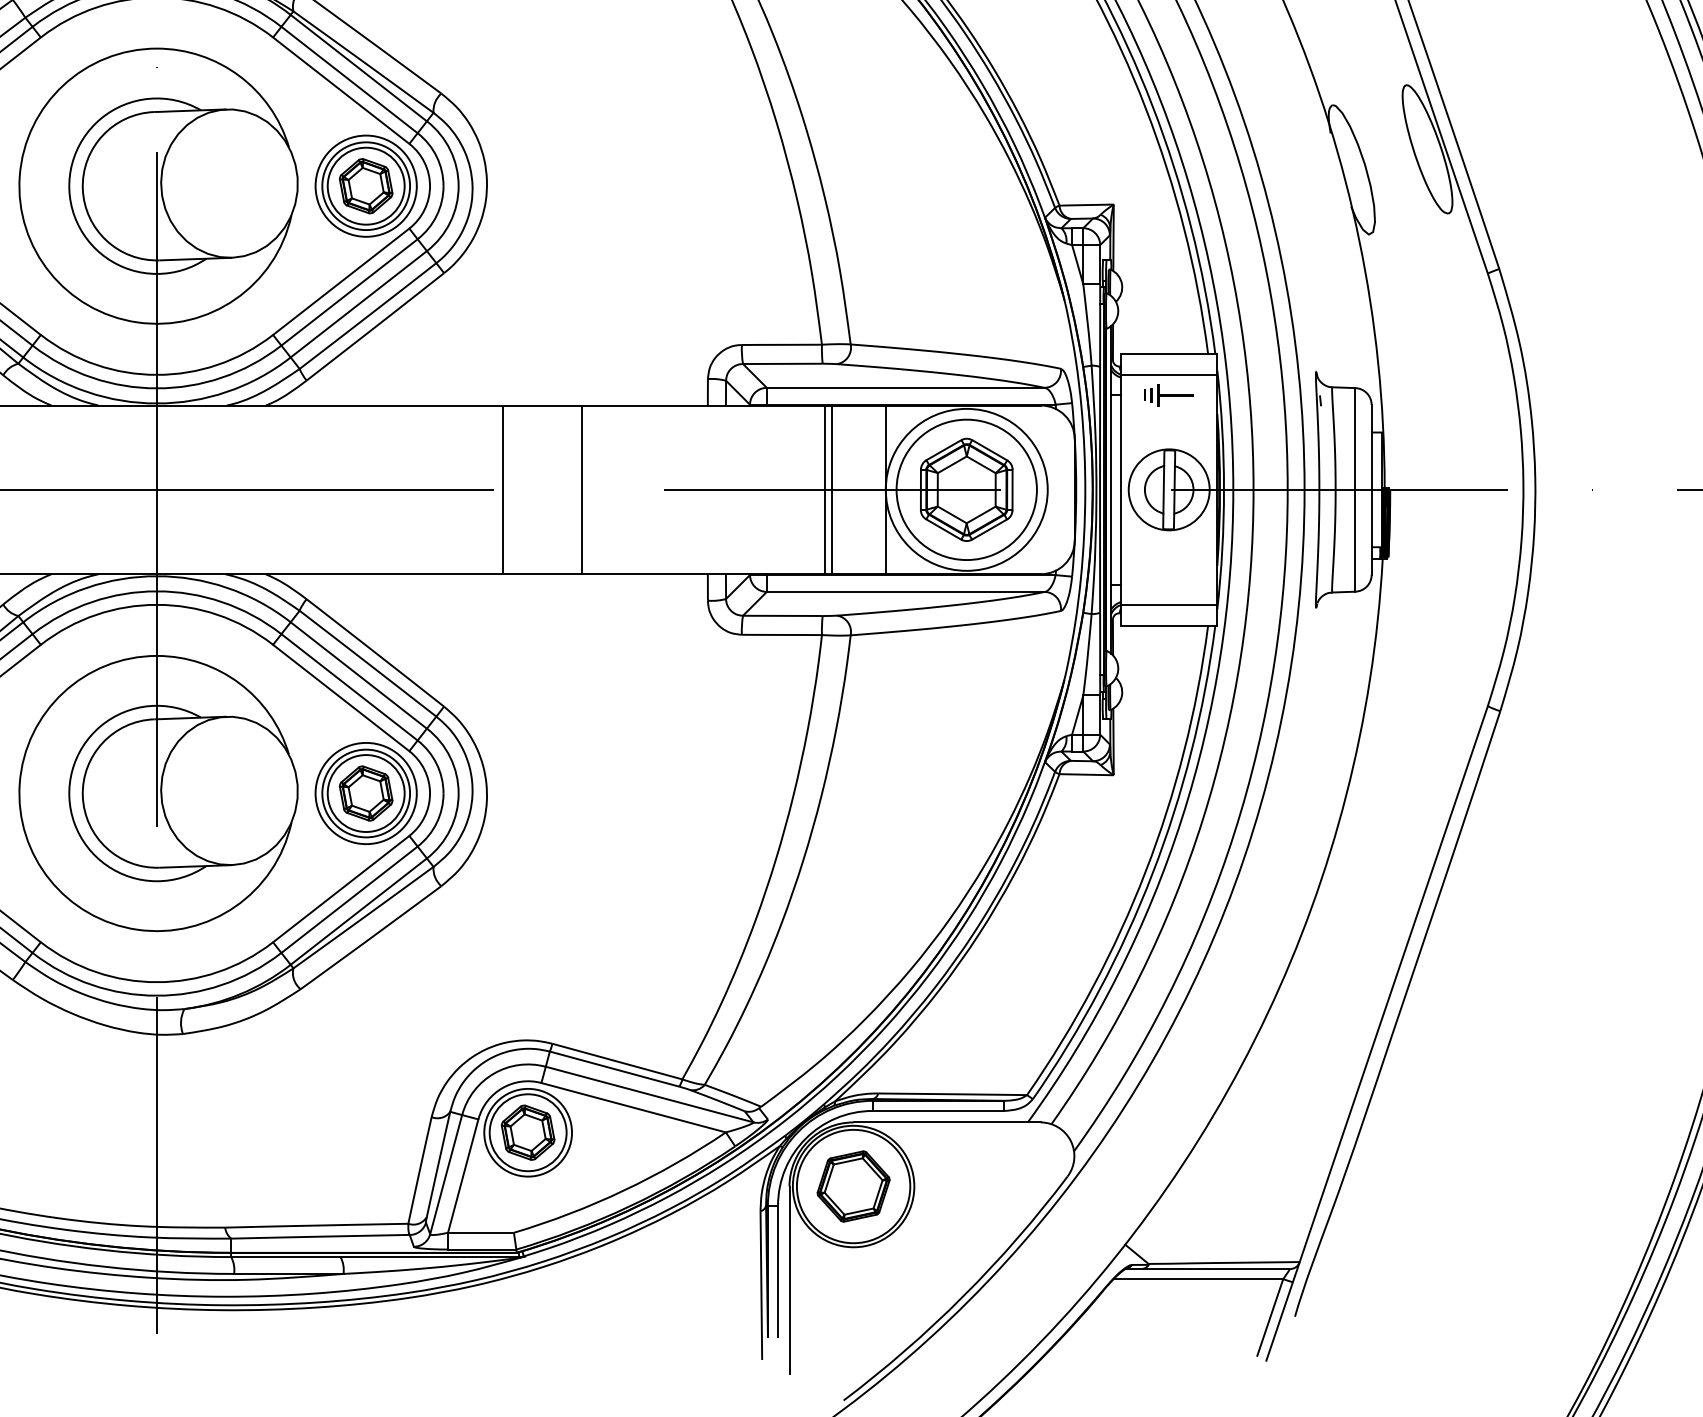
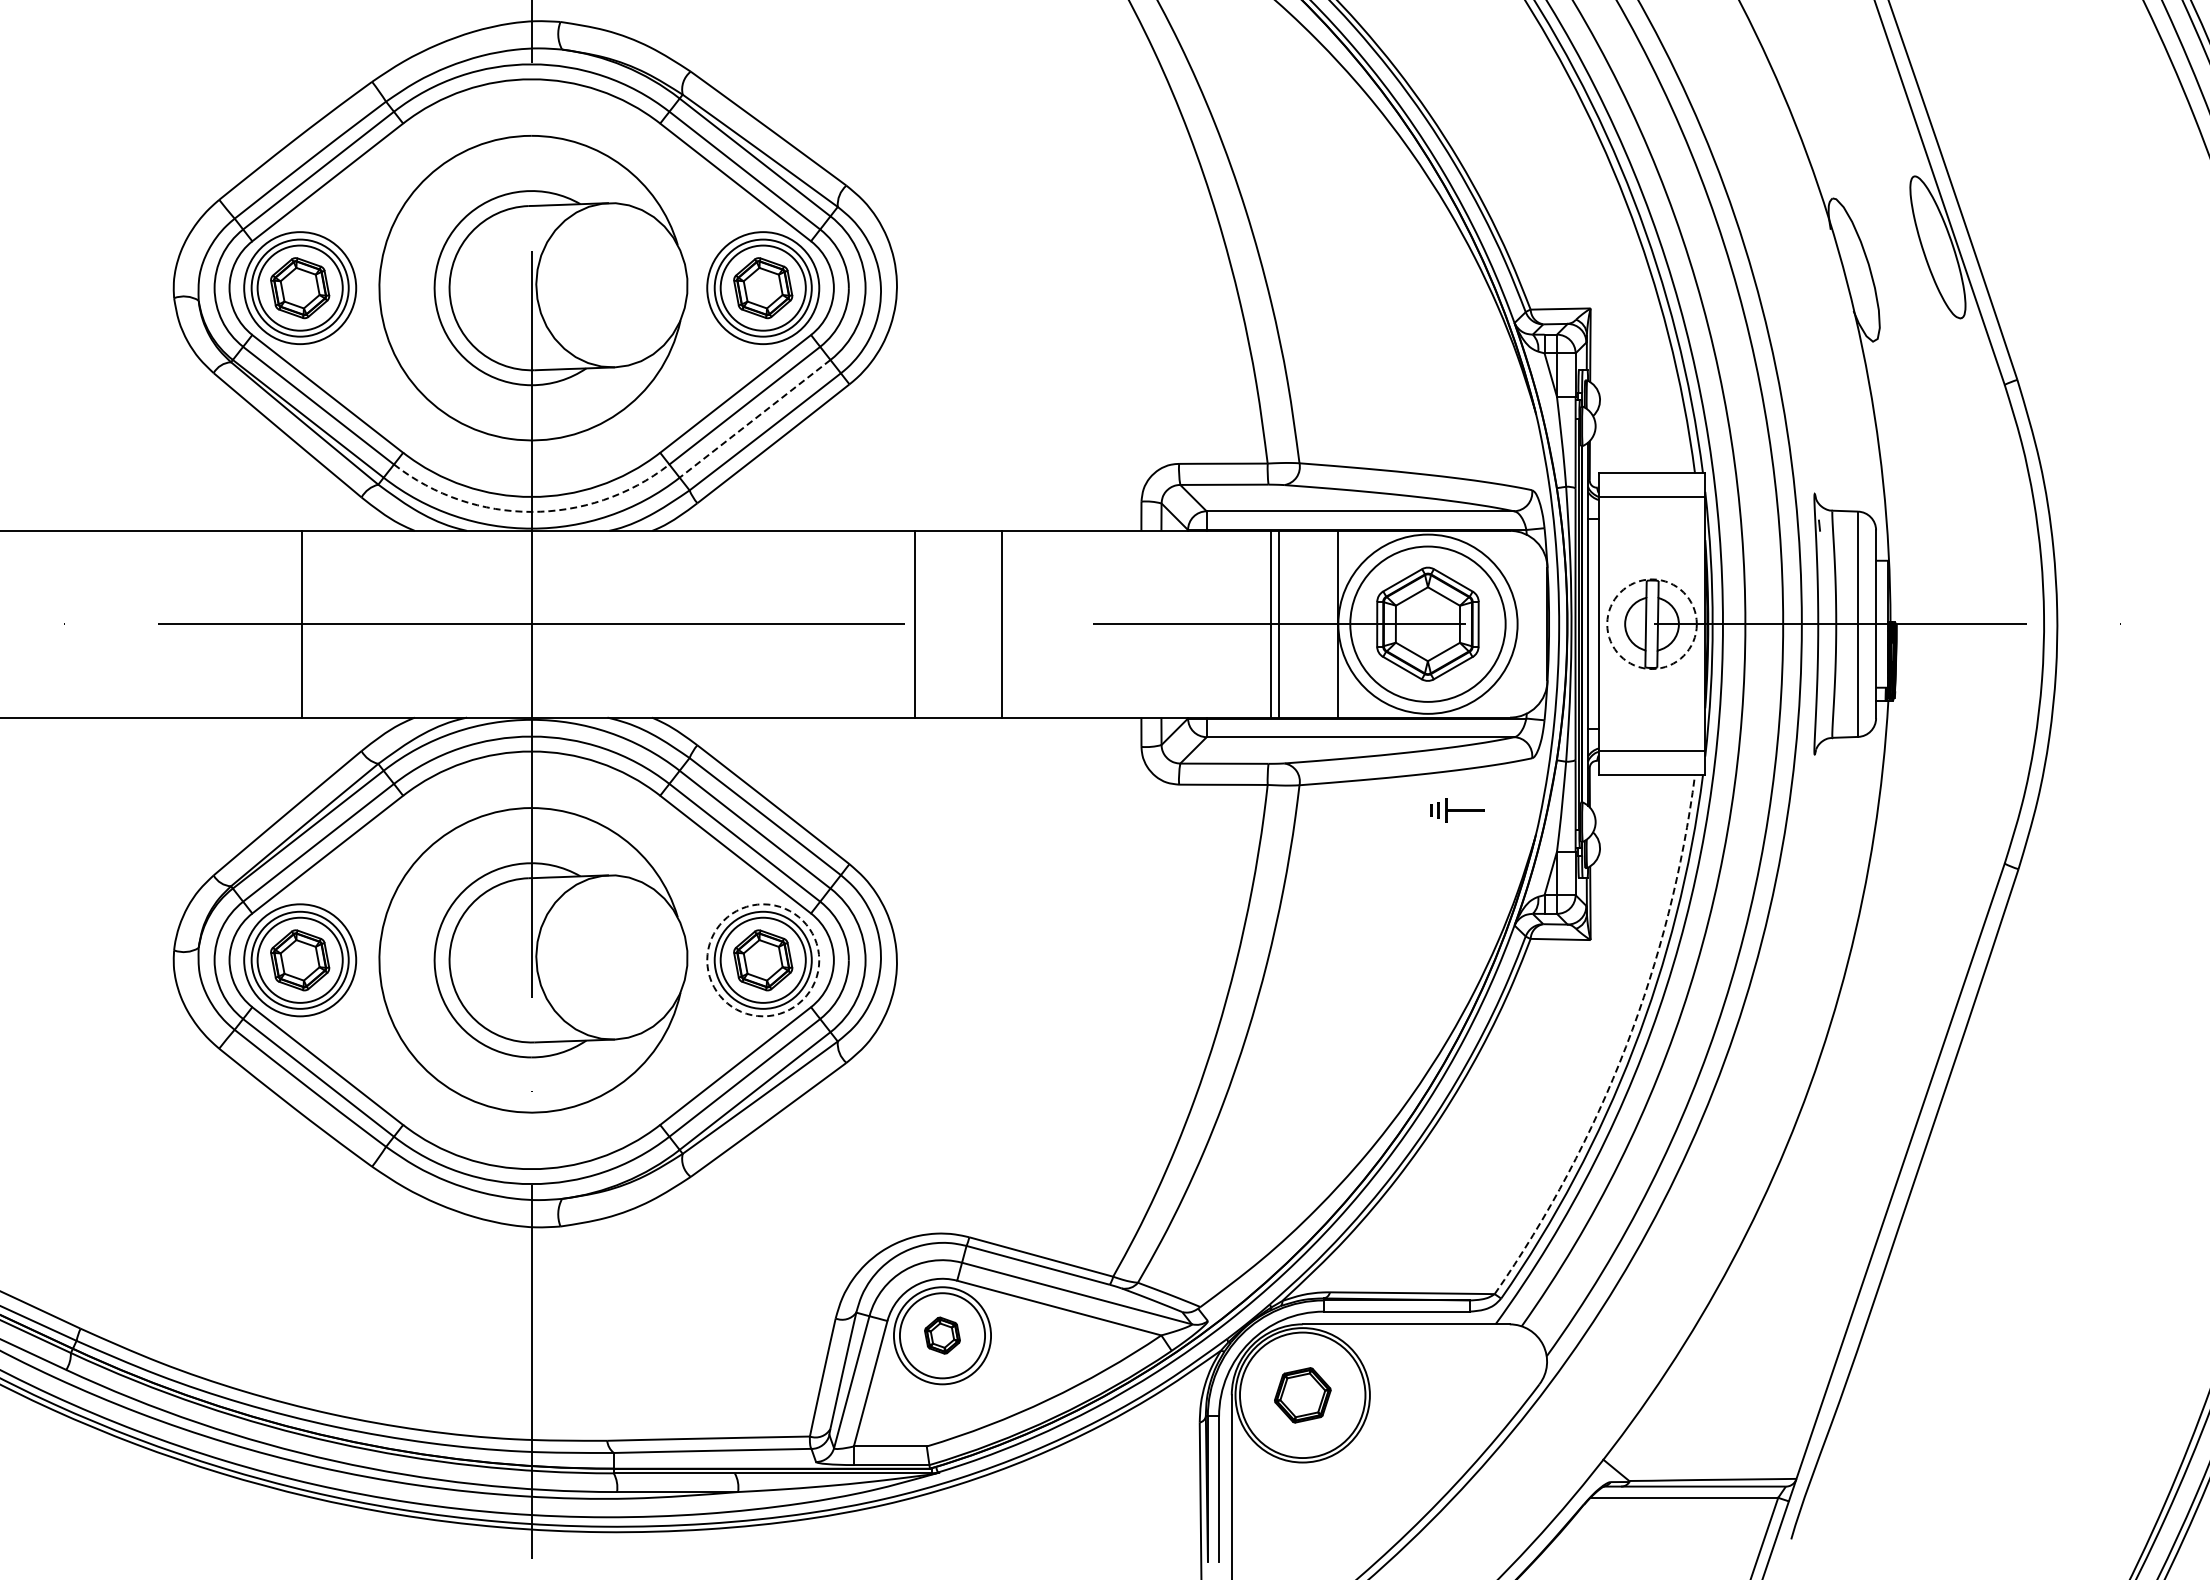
line: (359, 303) -> (755, 418), solid -> dashed
arc: (156, 388) -> (531, 511), solid -> dashed
part: (1168, 395) -> (1457, 810), moved
circle: (1168, 490) -> (1651, 624), solid -> dashed
circle: (366, 793) -> (763, 960), solid -> dashed
arc: (1146, 871) -> (1626, 1046), solid -> dashed
part: (528, 1132) -> (942, 1335), size x0.6
part: (853, 1186) -> (1302, 1395), size x0.7

